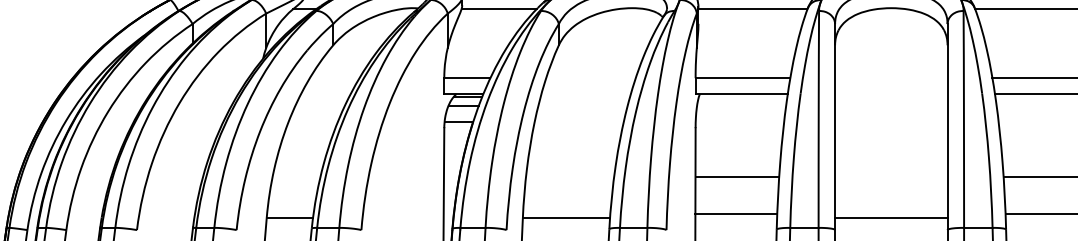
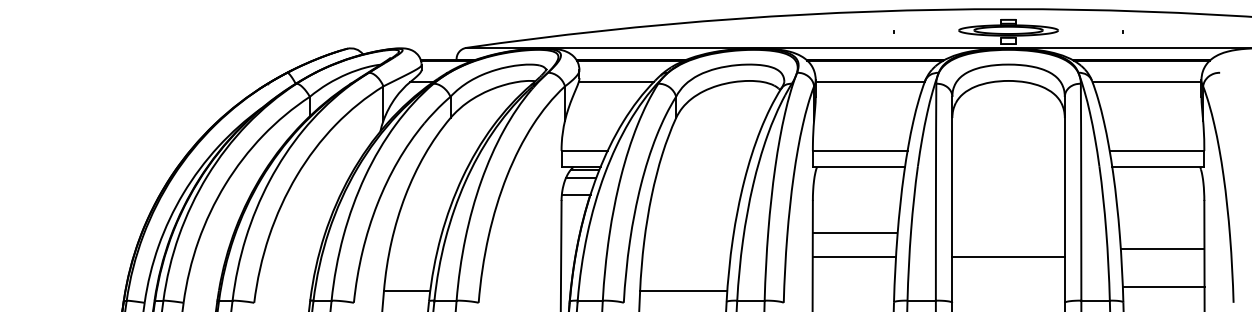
line: (737, 176) -> (854, 233), moved
line: (736, 213) -> (853, 256), moved
line: (891, 218) -> (1008, 257), moved

